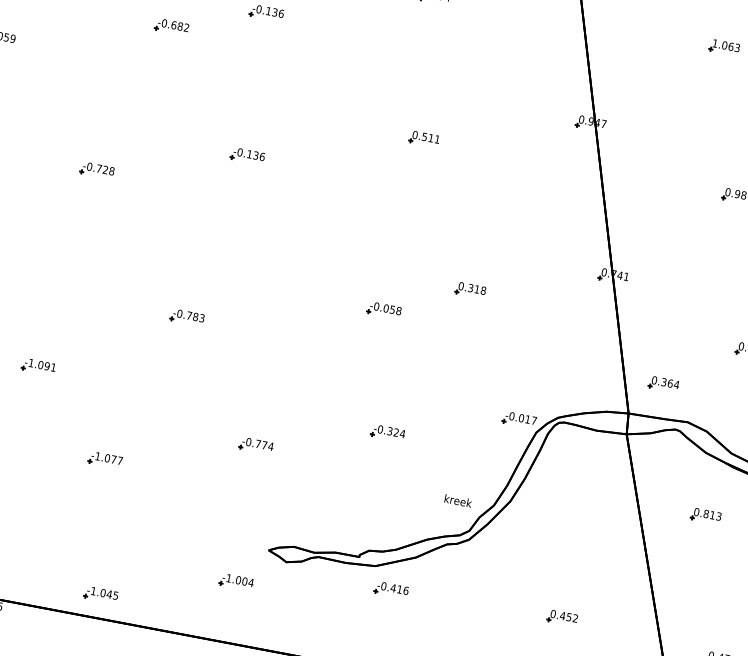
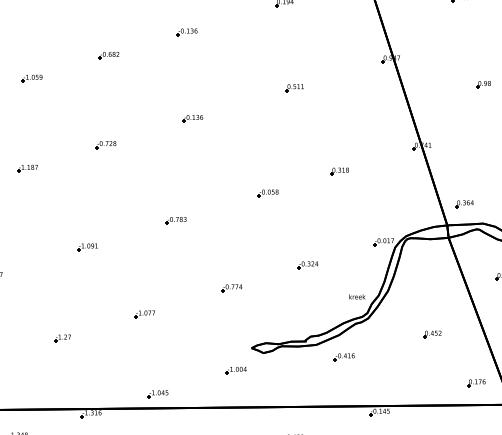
part: (170, 26) -> (108, 55), moved
part: (382, 310) -> (267, 193), moved
part: (38, 367) -> (87, 247), moved
part: (389, 590) -> (343, 357), moved
part: (562, 618) -> (432, 334), moved

